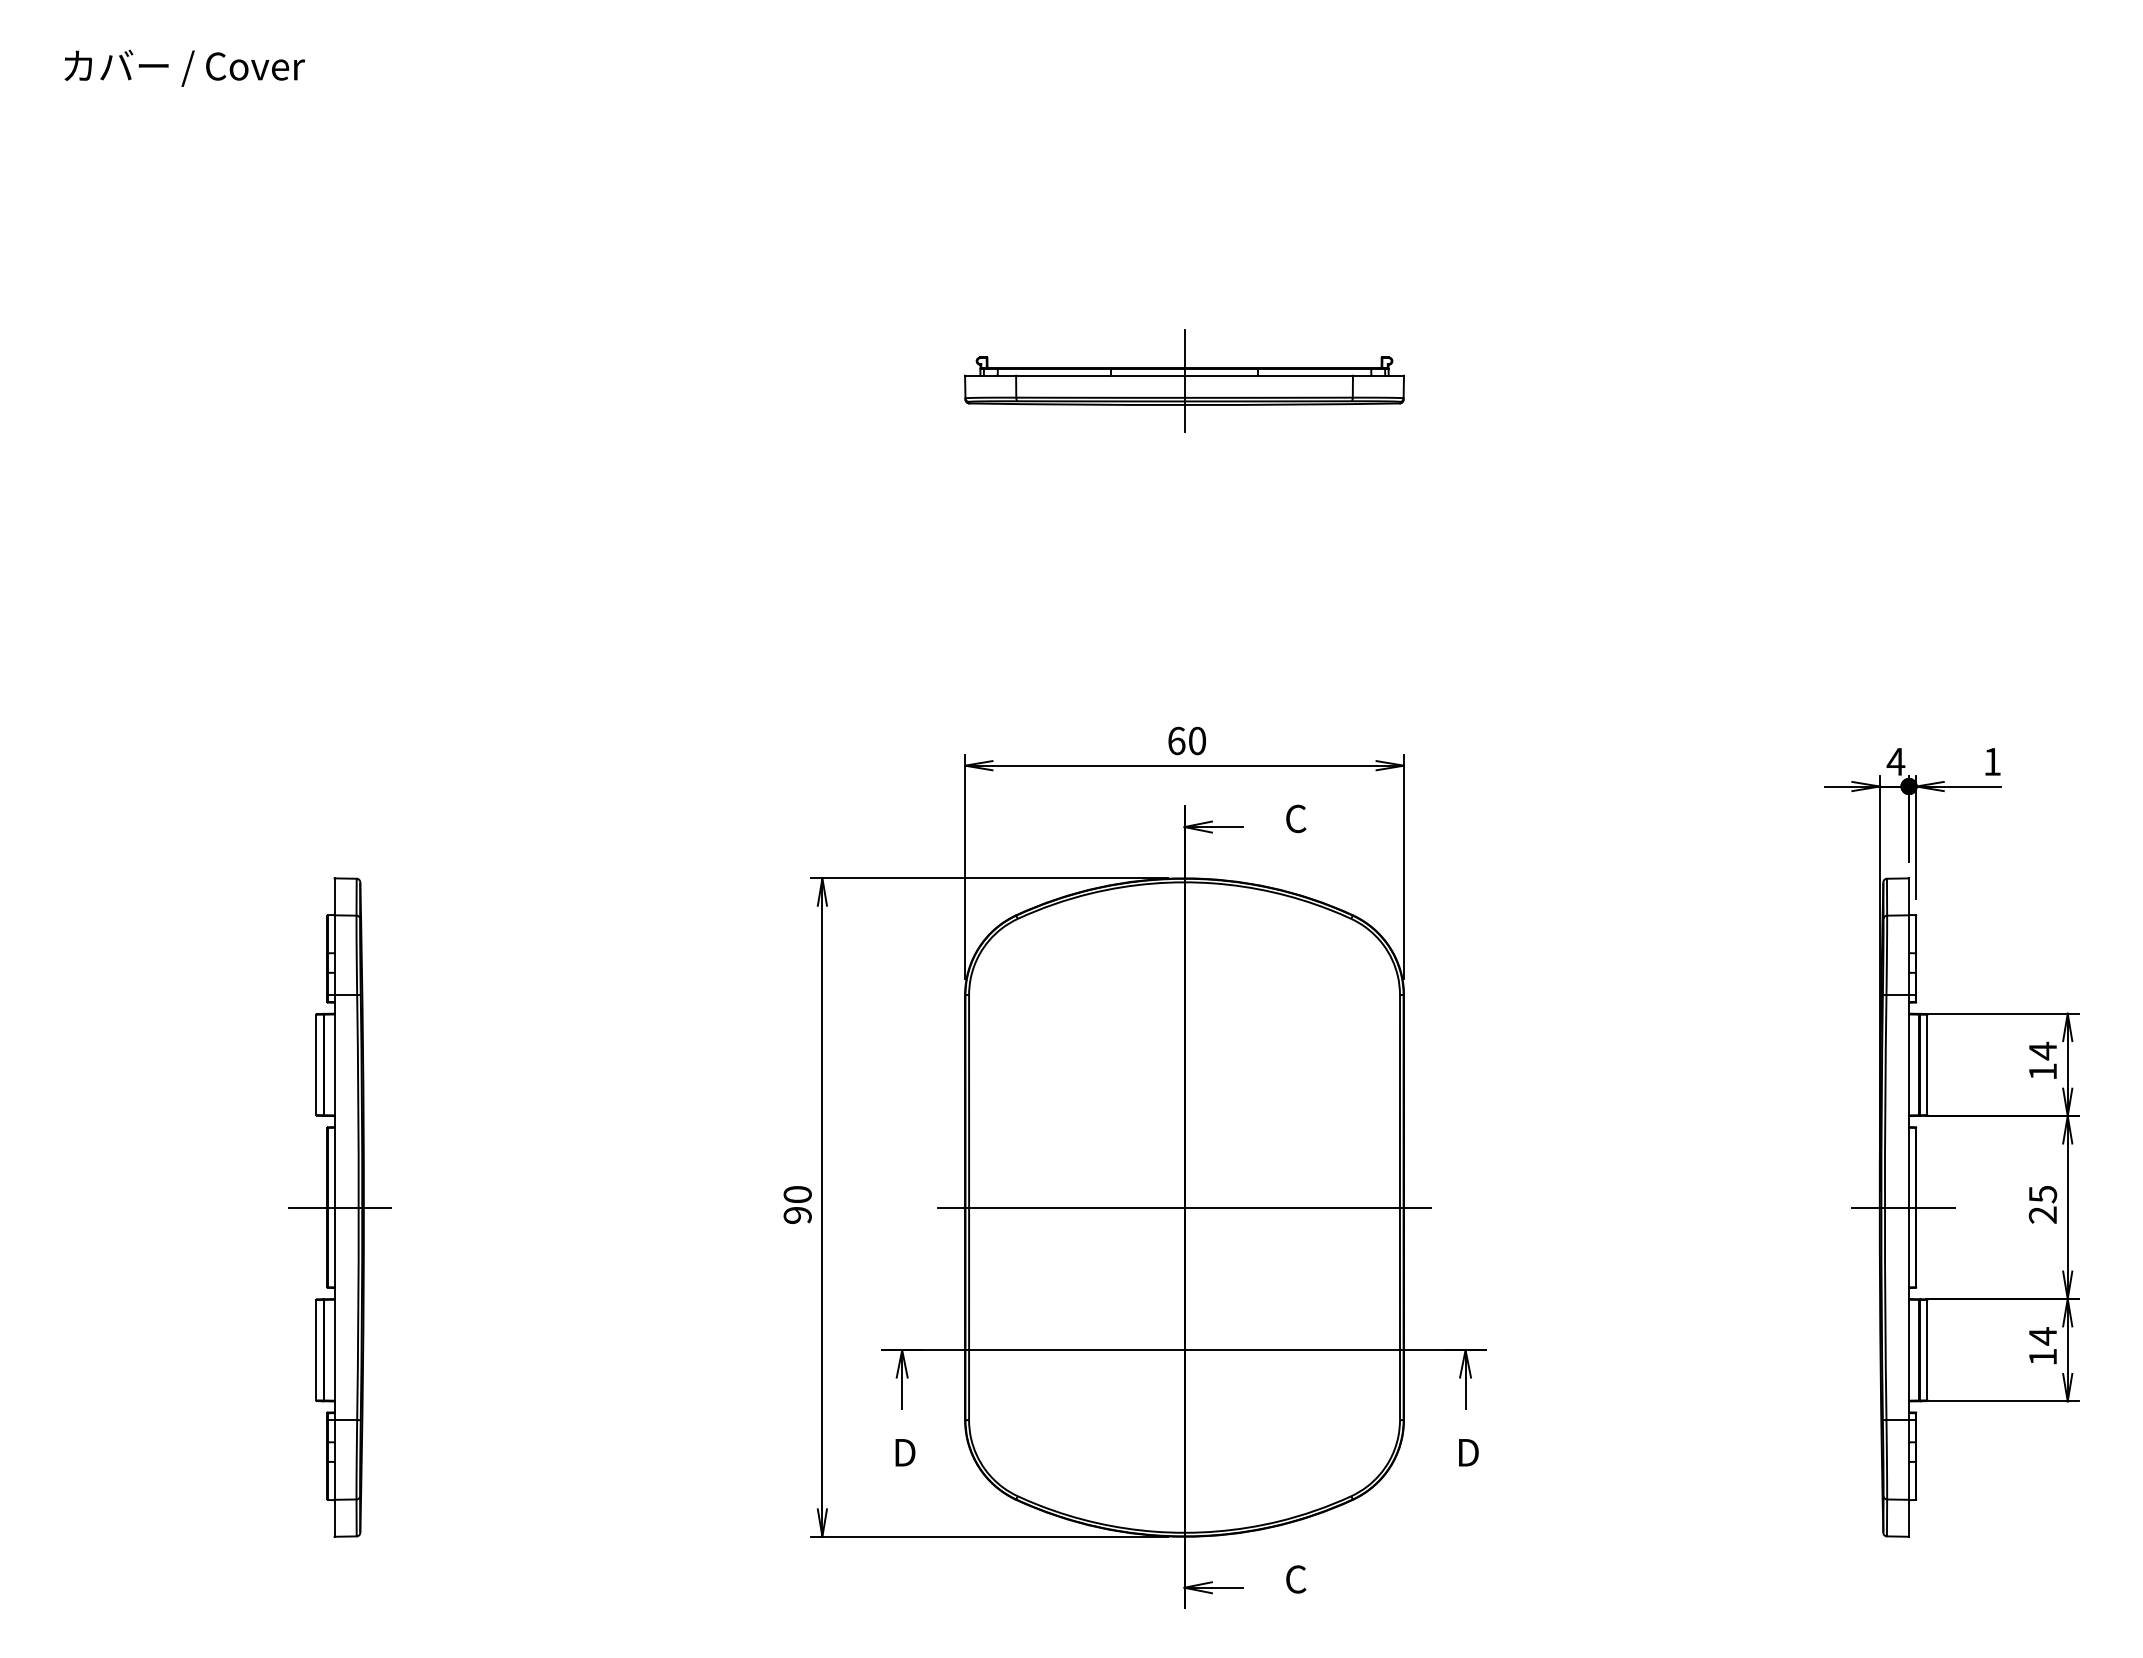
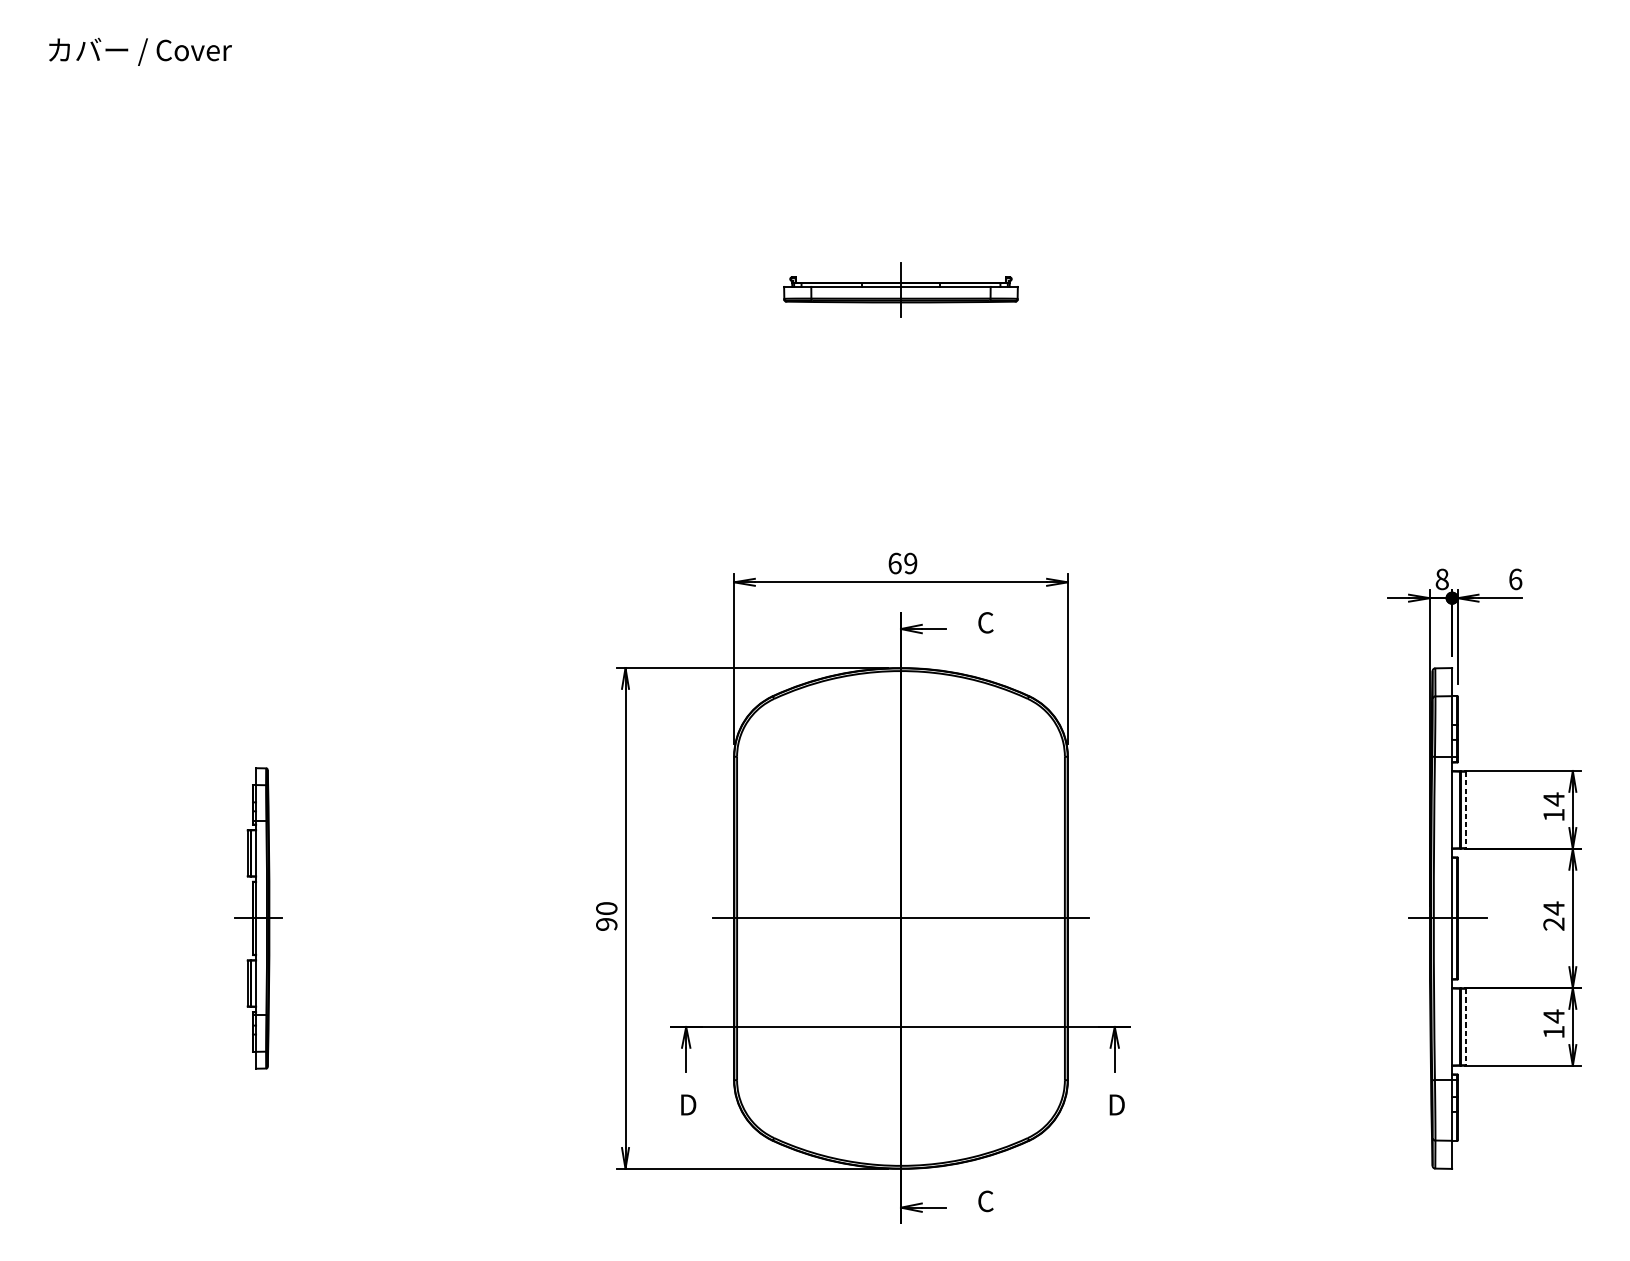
part: (1184, 380) -> (900, 289), size x0.7
text: (1196, 740) -> (910, 563), 60 -> 69
text: (1895, 761) -> (1441, 579), 4 -> 8
text: (1992, 761) -> (1515, 579), 1 -> 6
line: (1927, 1065) -> (1466, 810), solid -> dashed
text: (2043, 1194) -> (1554, 908), 25 -> 24
part: (339, 1207) -> (258, 918), size x0.6
line: (1927, 1350) -> (1466, 1027), solid -> dashed

